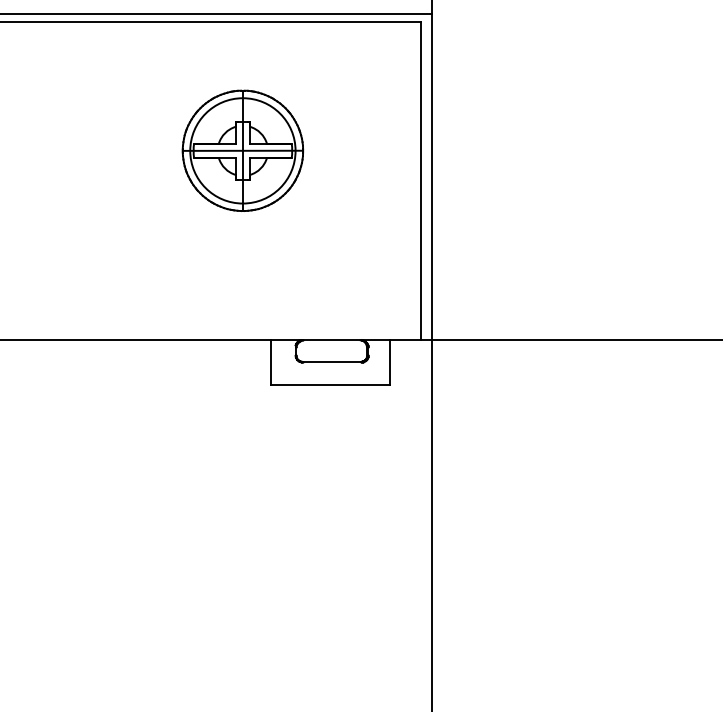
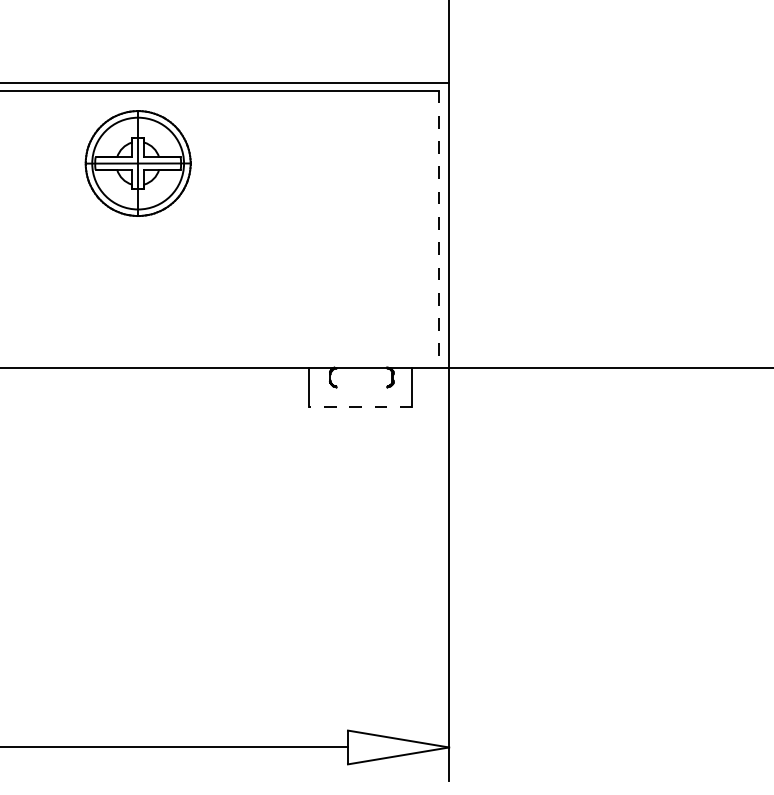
part: (242, 150) -> (137, 163), moved
line: (421, 181) -> (439, 229), solid -> dashed
line: (331, 361) -> (361, 386), removed
line: (330, 384) -> (360, 406), solid -> dashed

